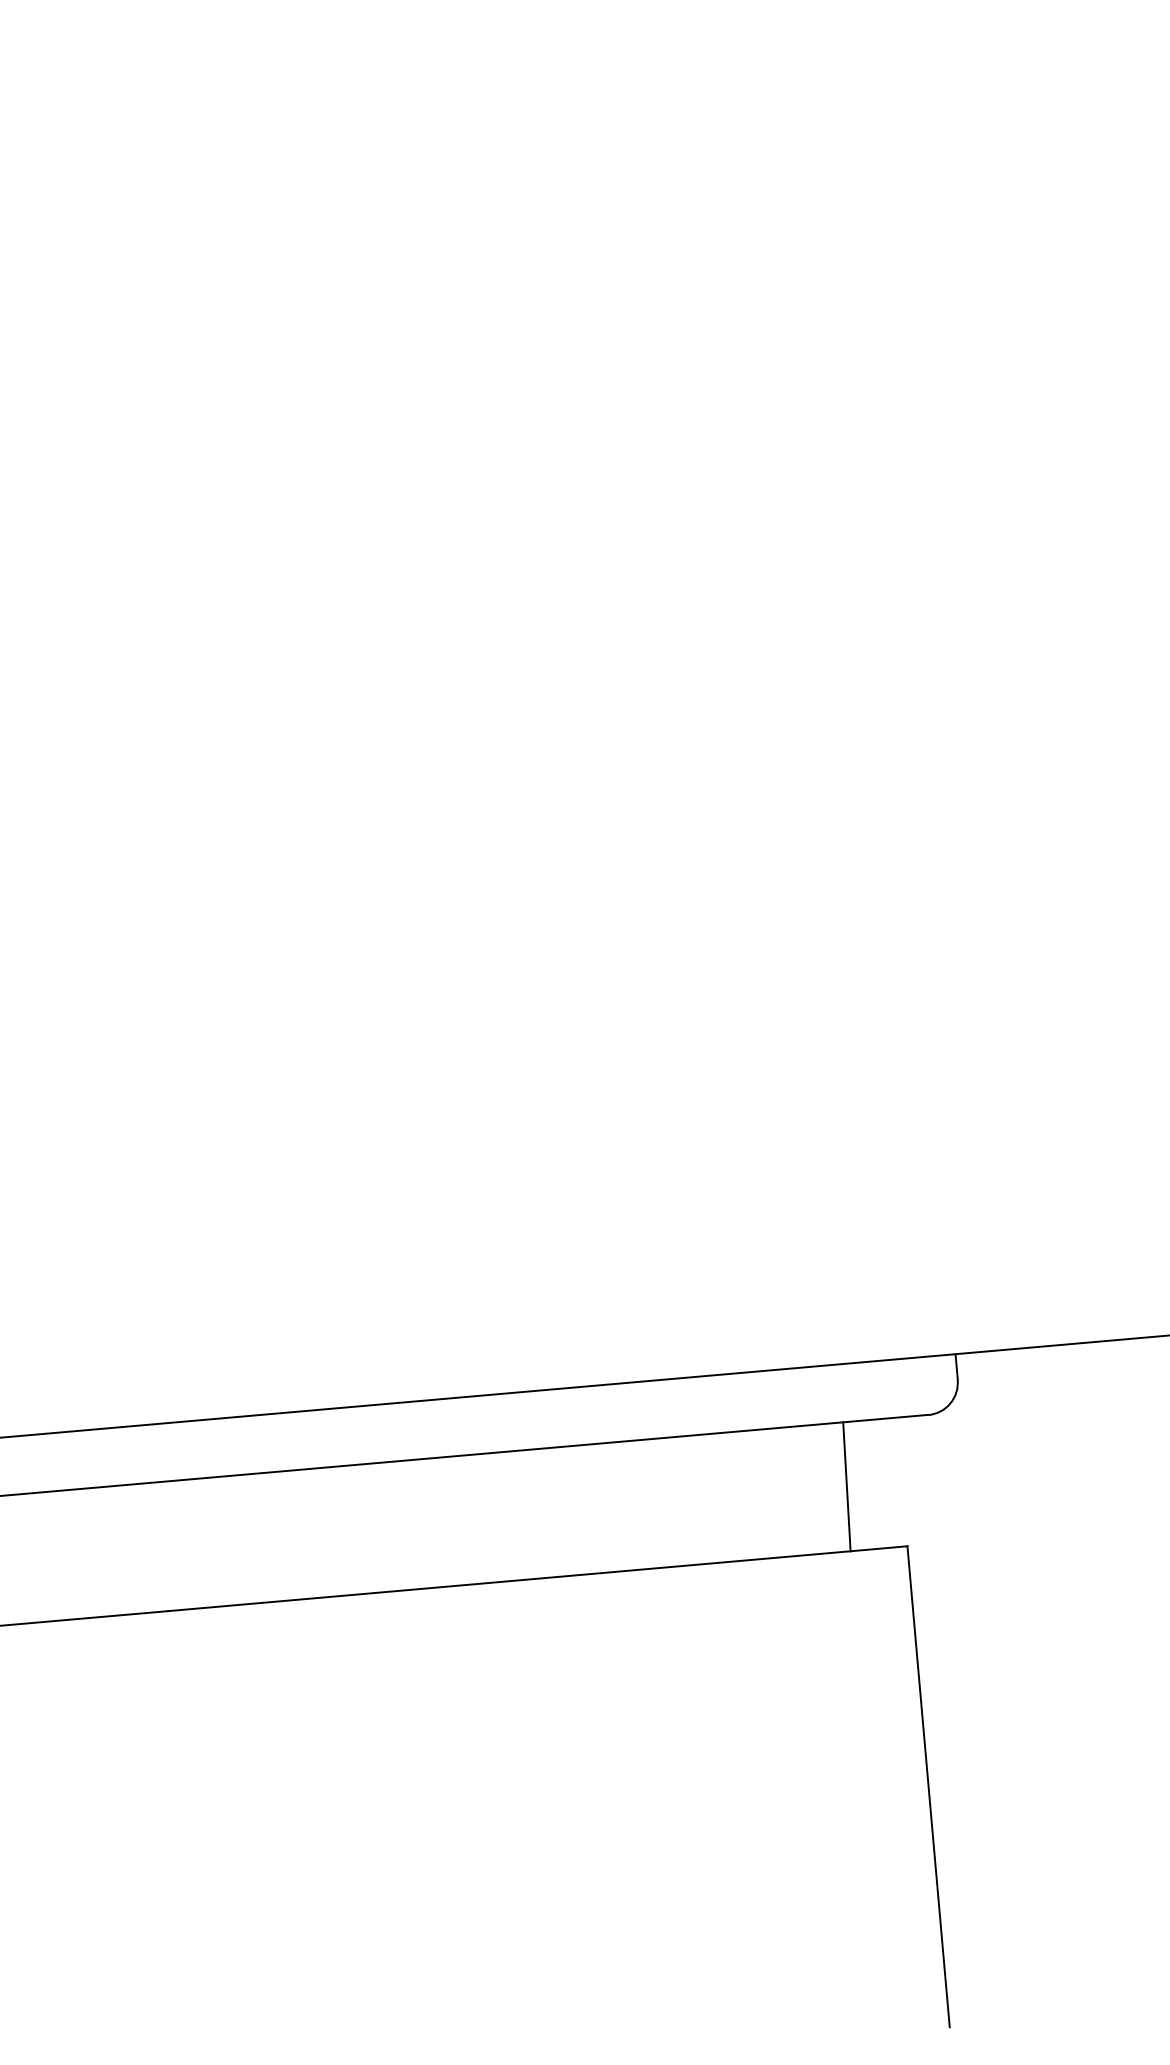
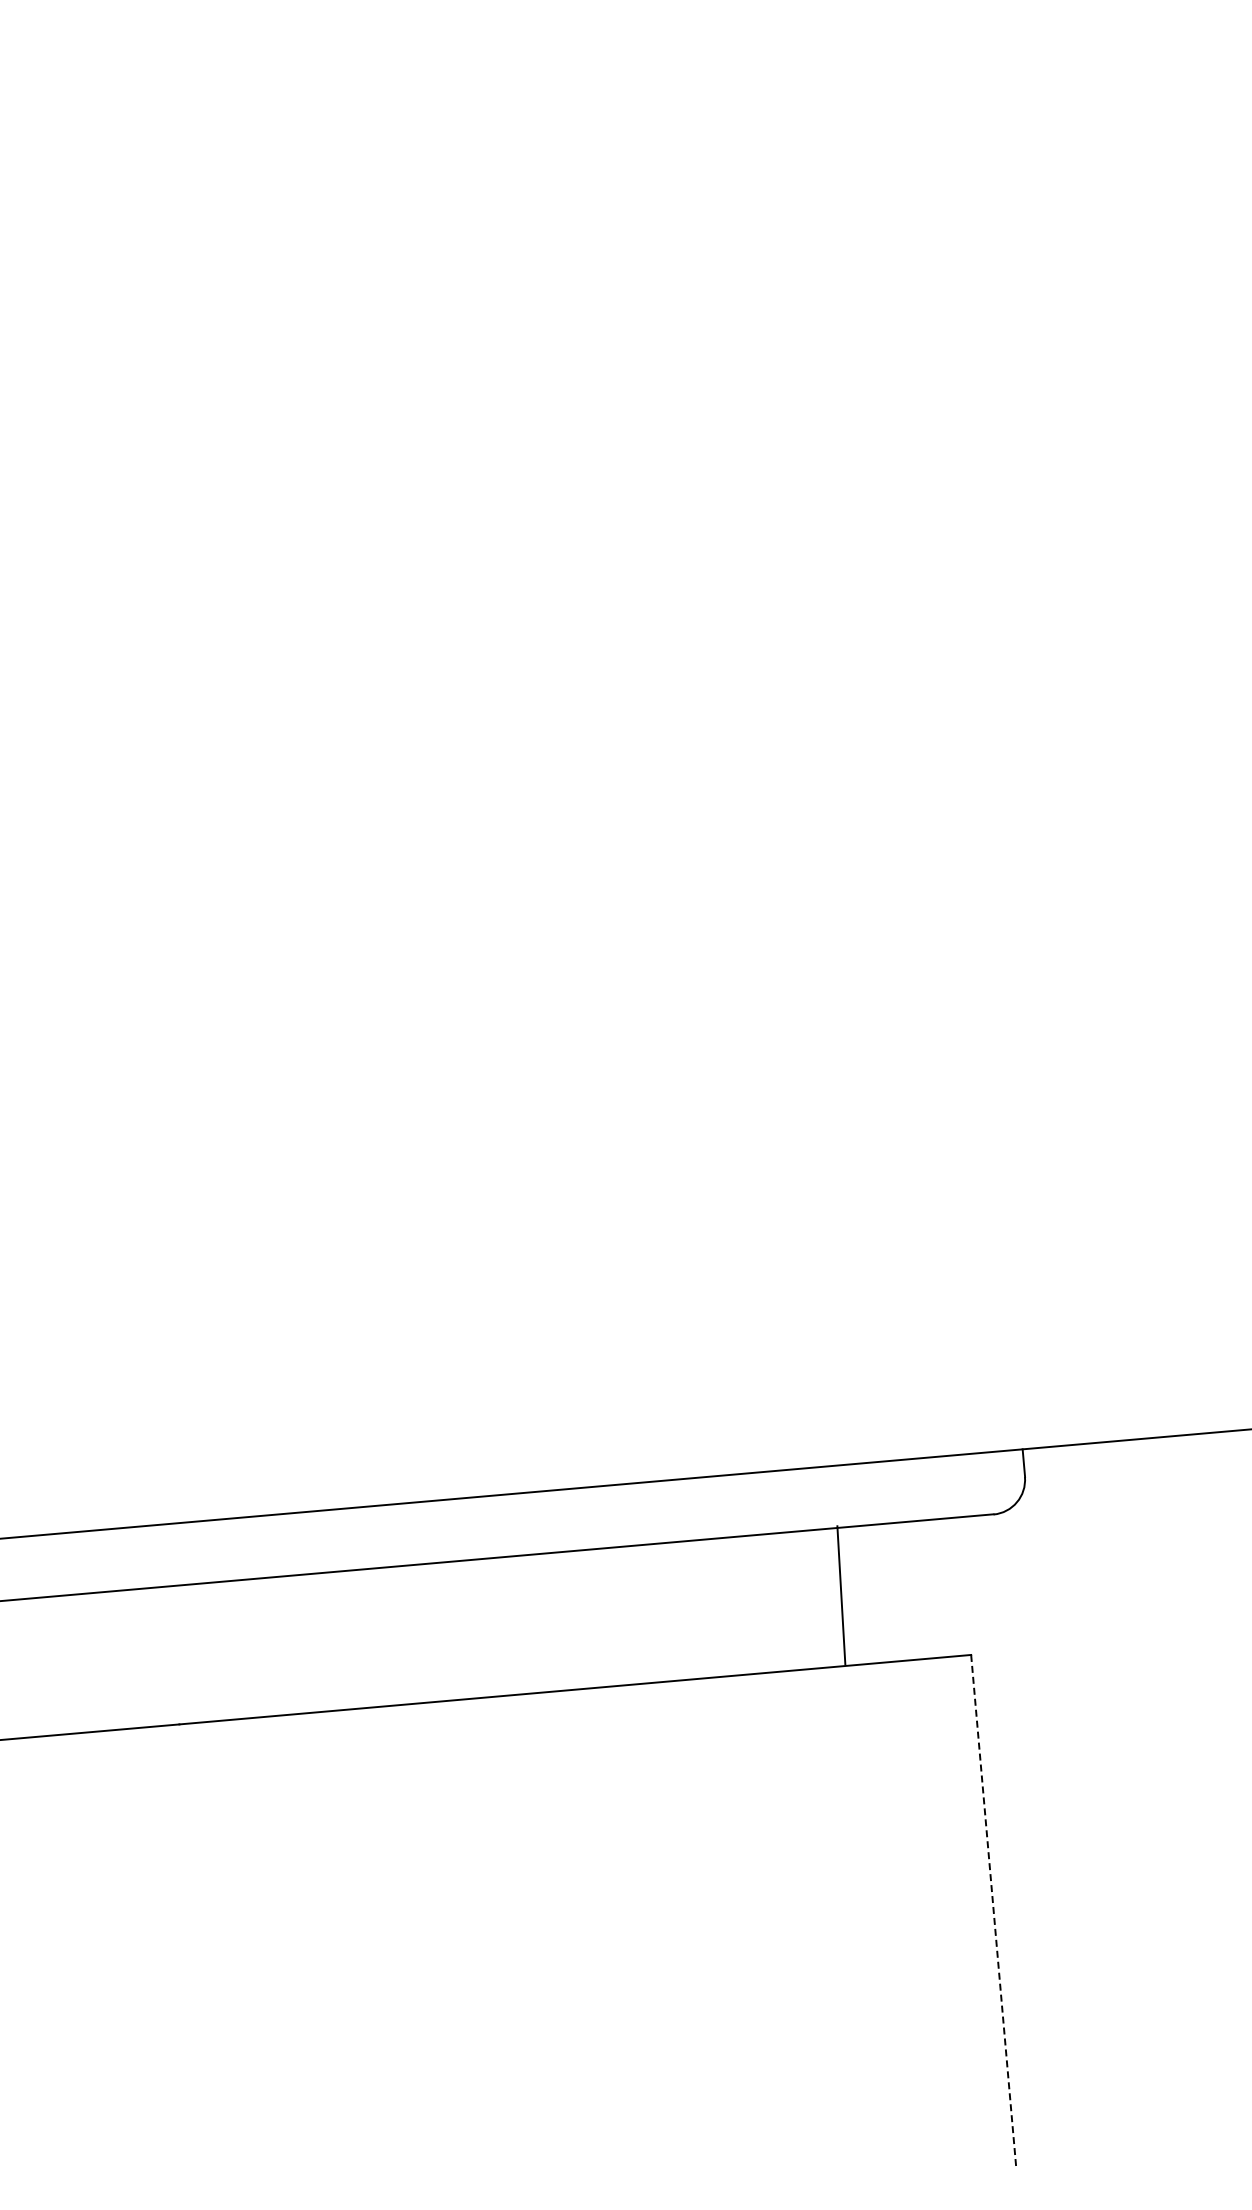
line: (847, 1486) -> (841, 1595), moved
line: (928, 1786) -> (993, 1912), solid -> dashed

